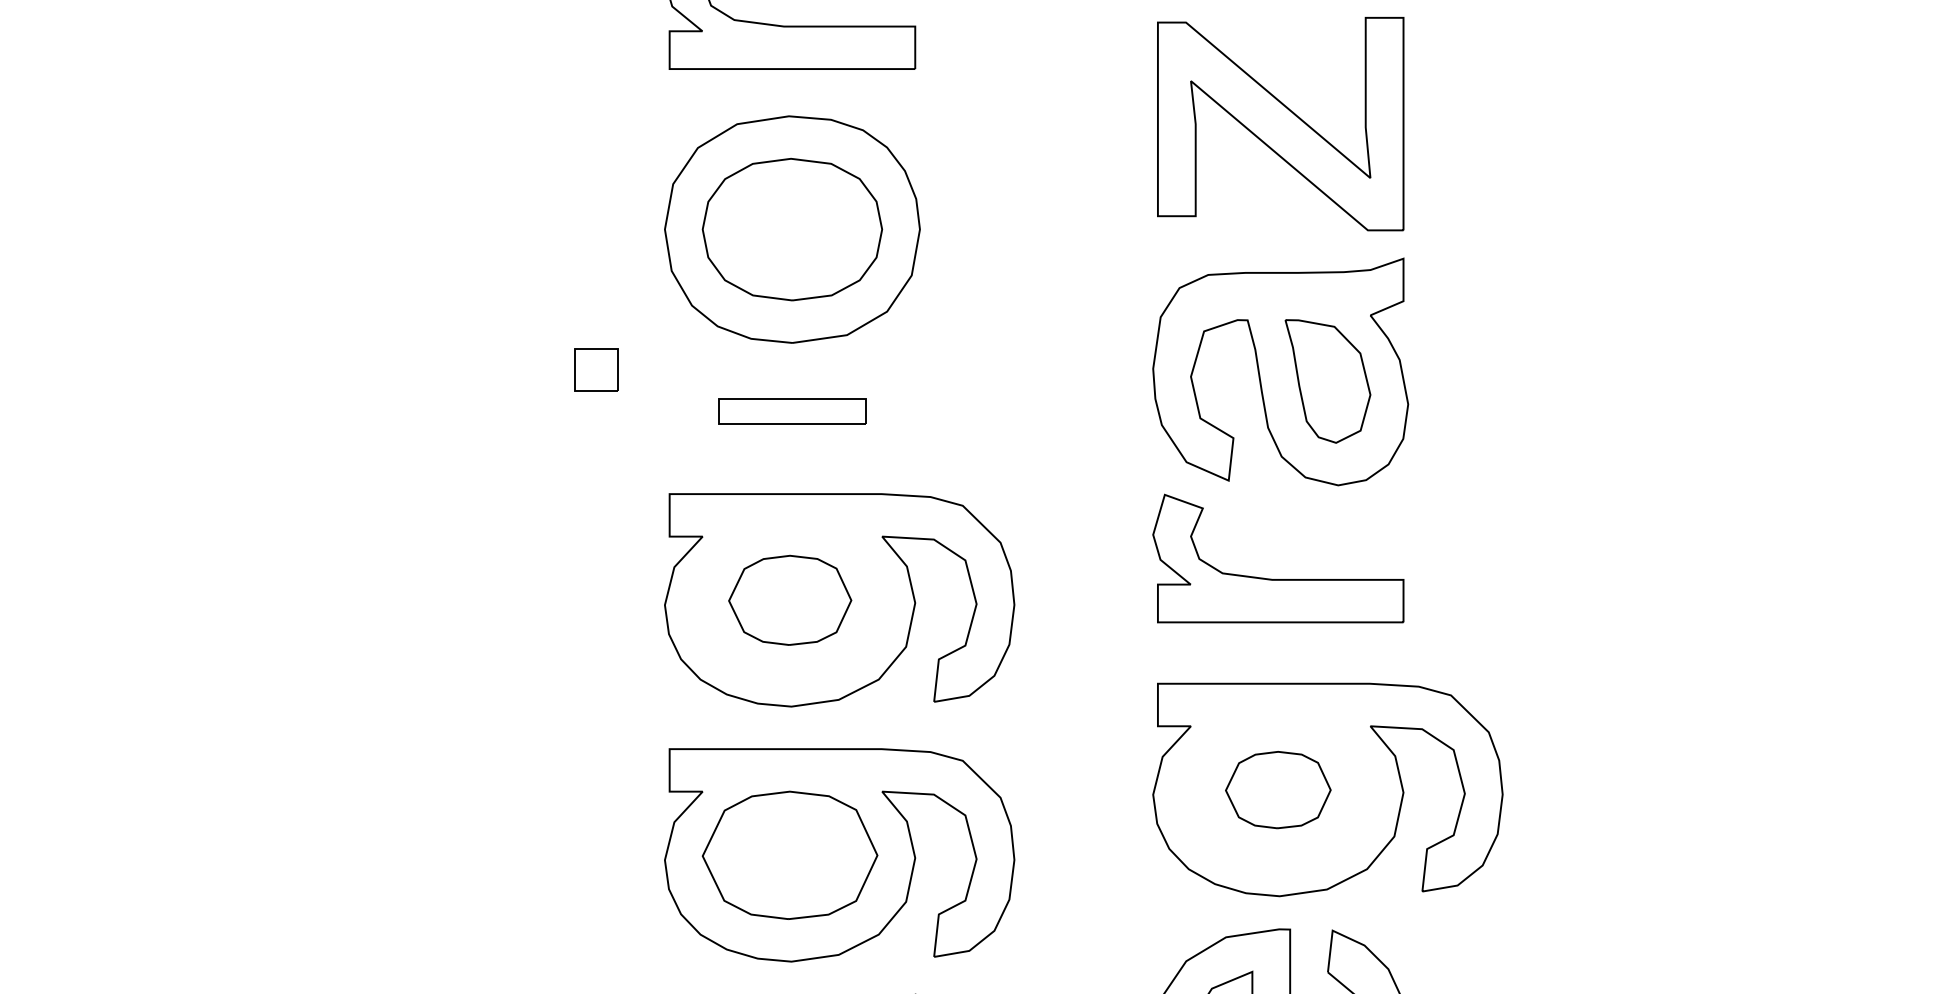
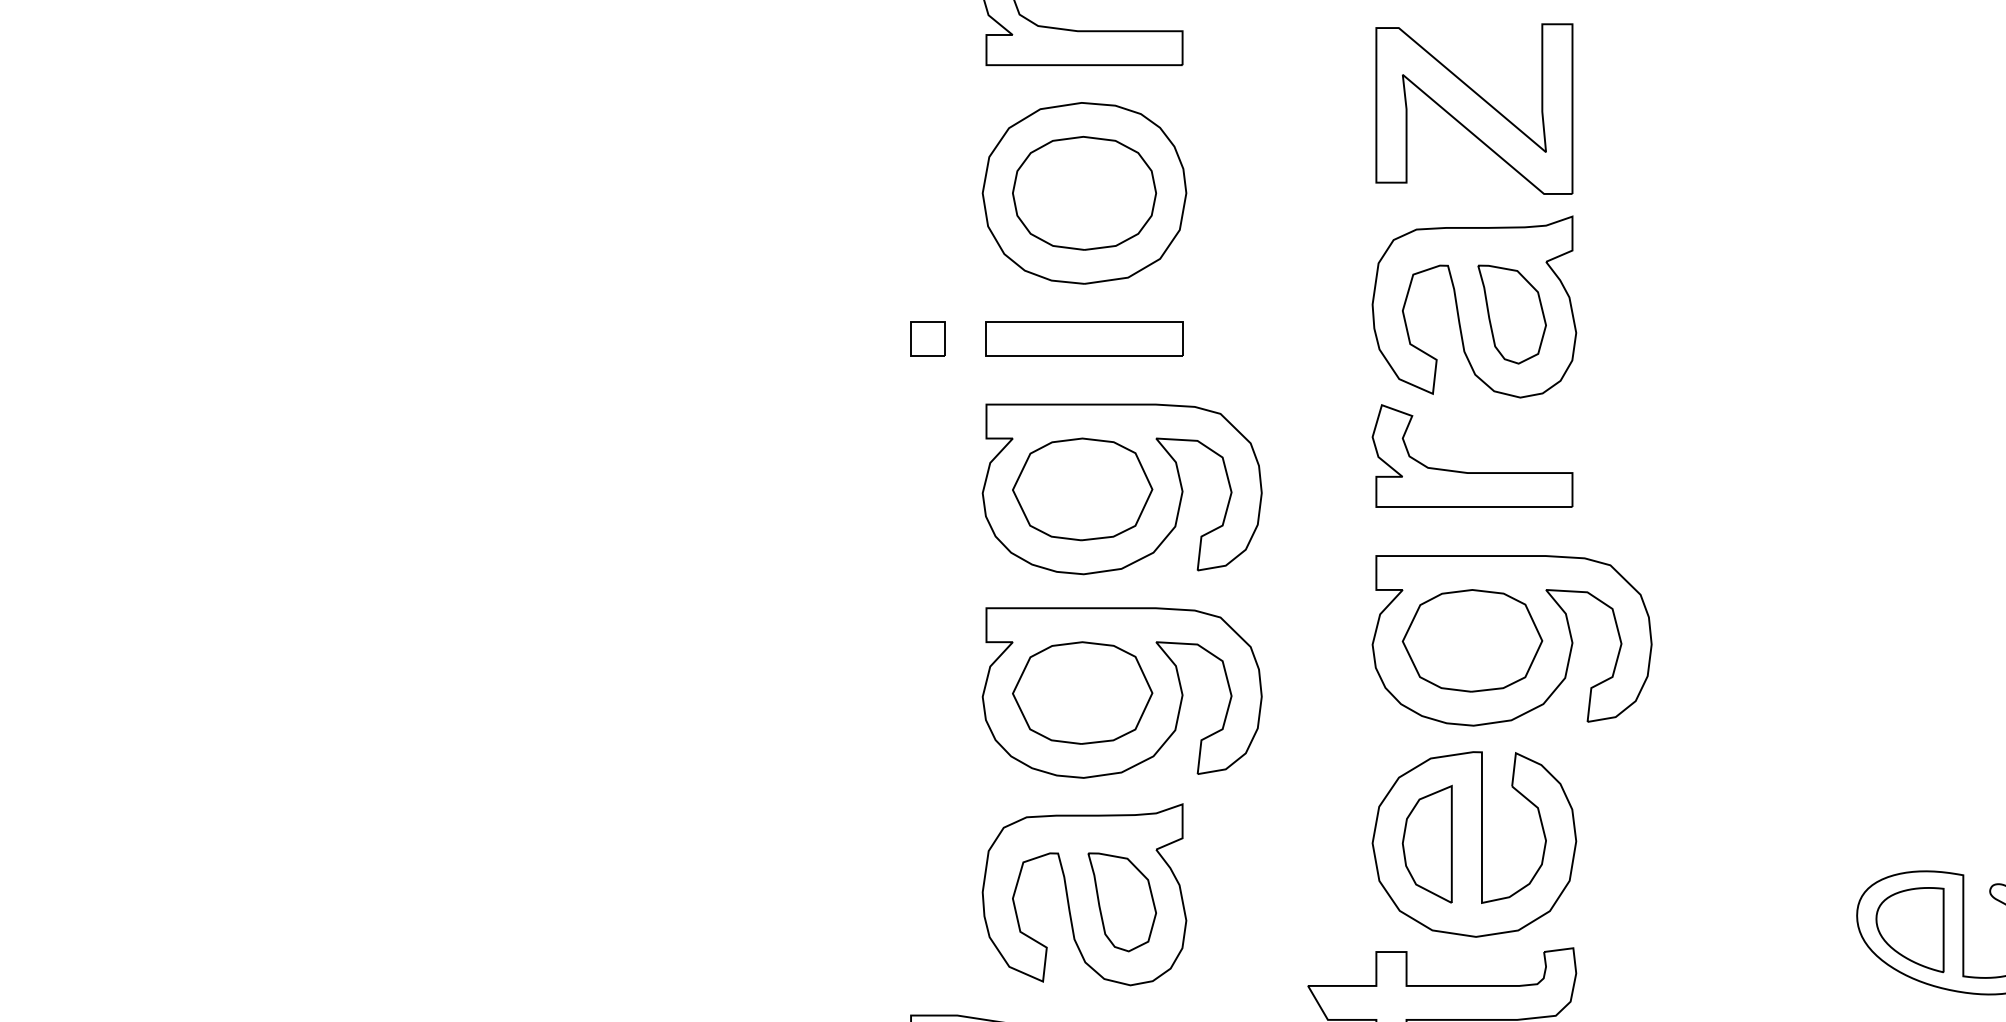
part: (595, 370) -> (927, 338), moved
part: (792, 411) -> (1084, 338), size x1.67
part: (789, 600) -> (1082, 489), size x1.43
part: (1278, 789) -> (1472, 640), size x1.67

